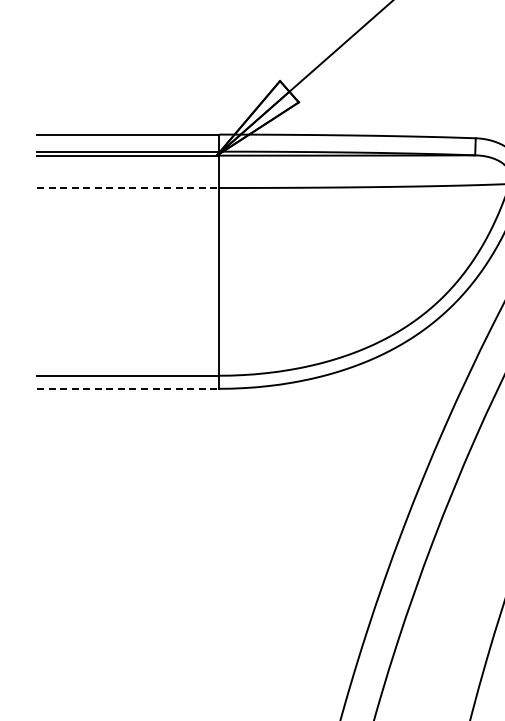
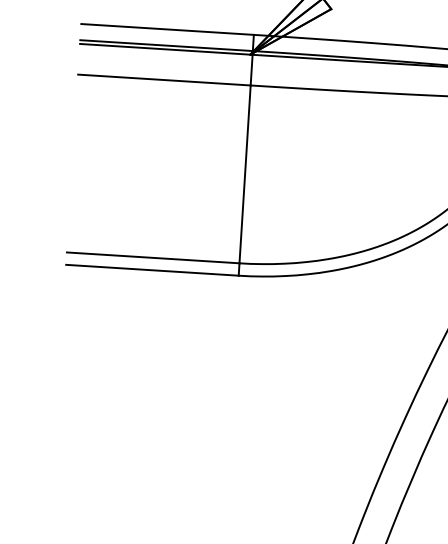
line: (128, 188) -> (164, 80), dashed -> solid
line: (128, 388) -> (152, 270), dashed -> solid

